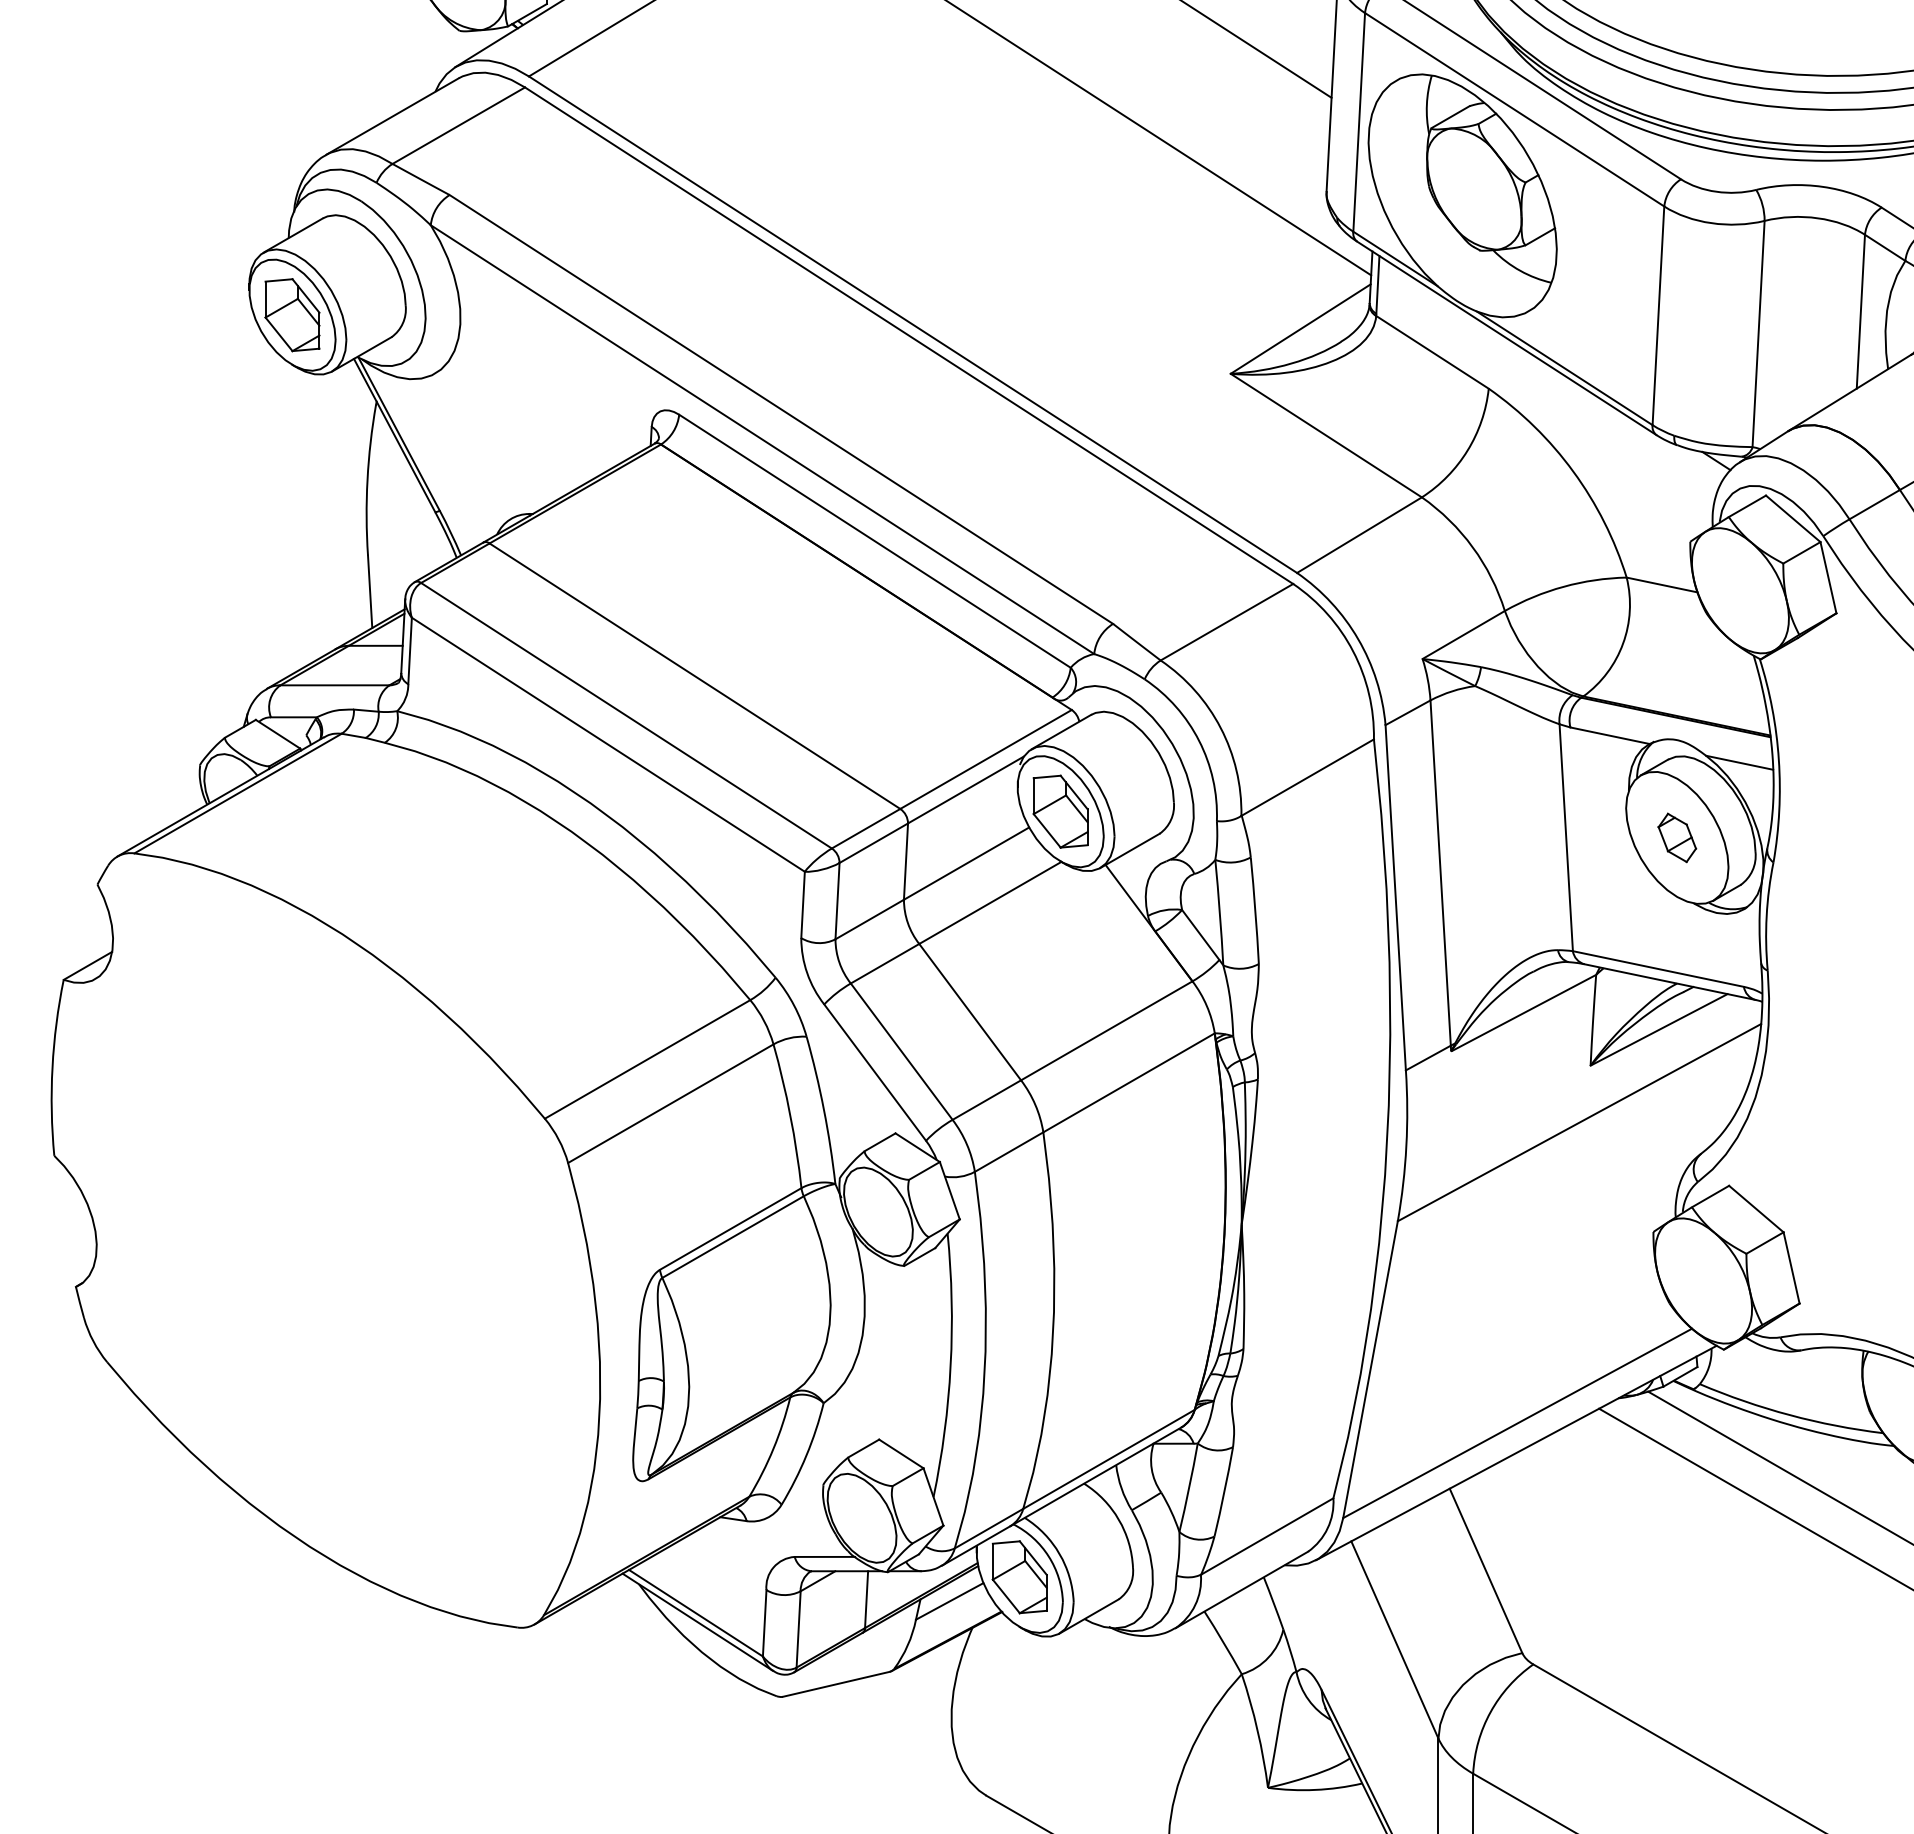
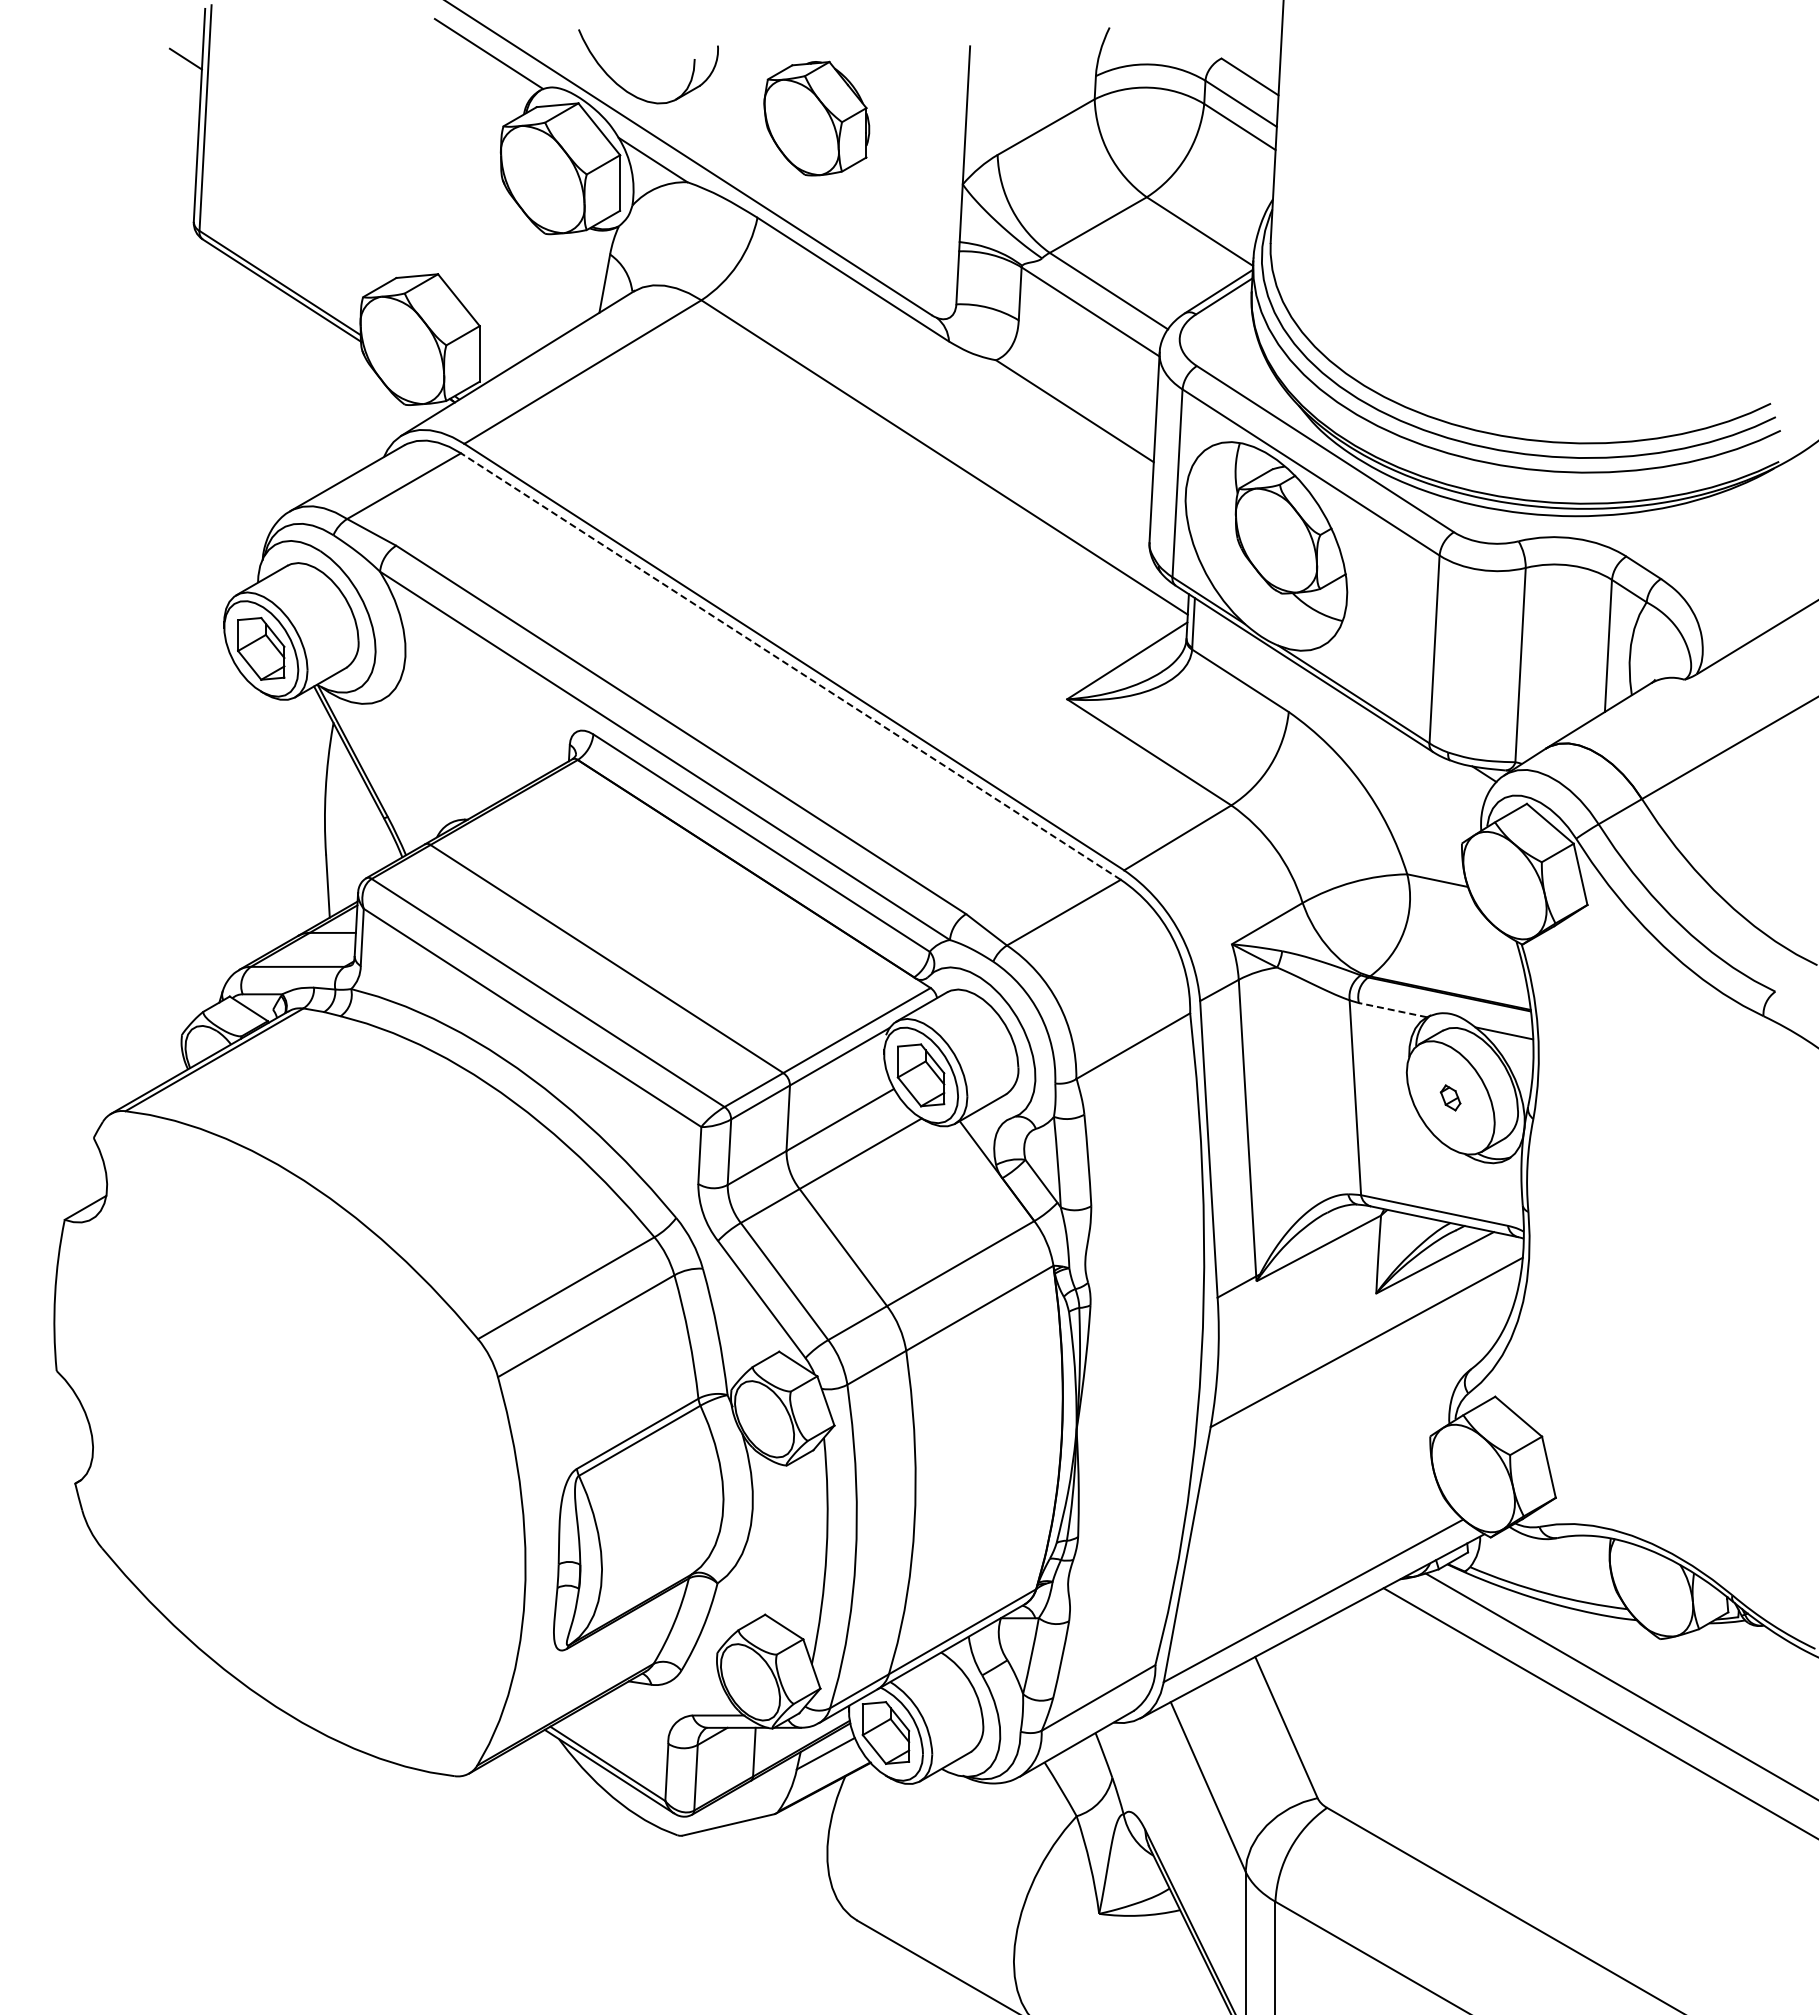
line: (908, 335) -> (790, 666), solid -> dashed
line: (1609, 736) -> (1392, 1010), solid -> dashed
part: (1676, 837) -> (1450, 1097), size x0.6

